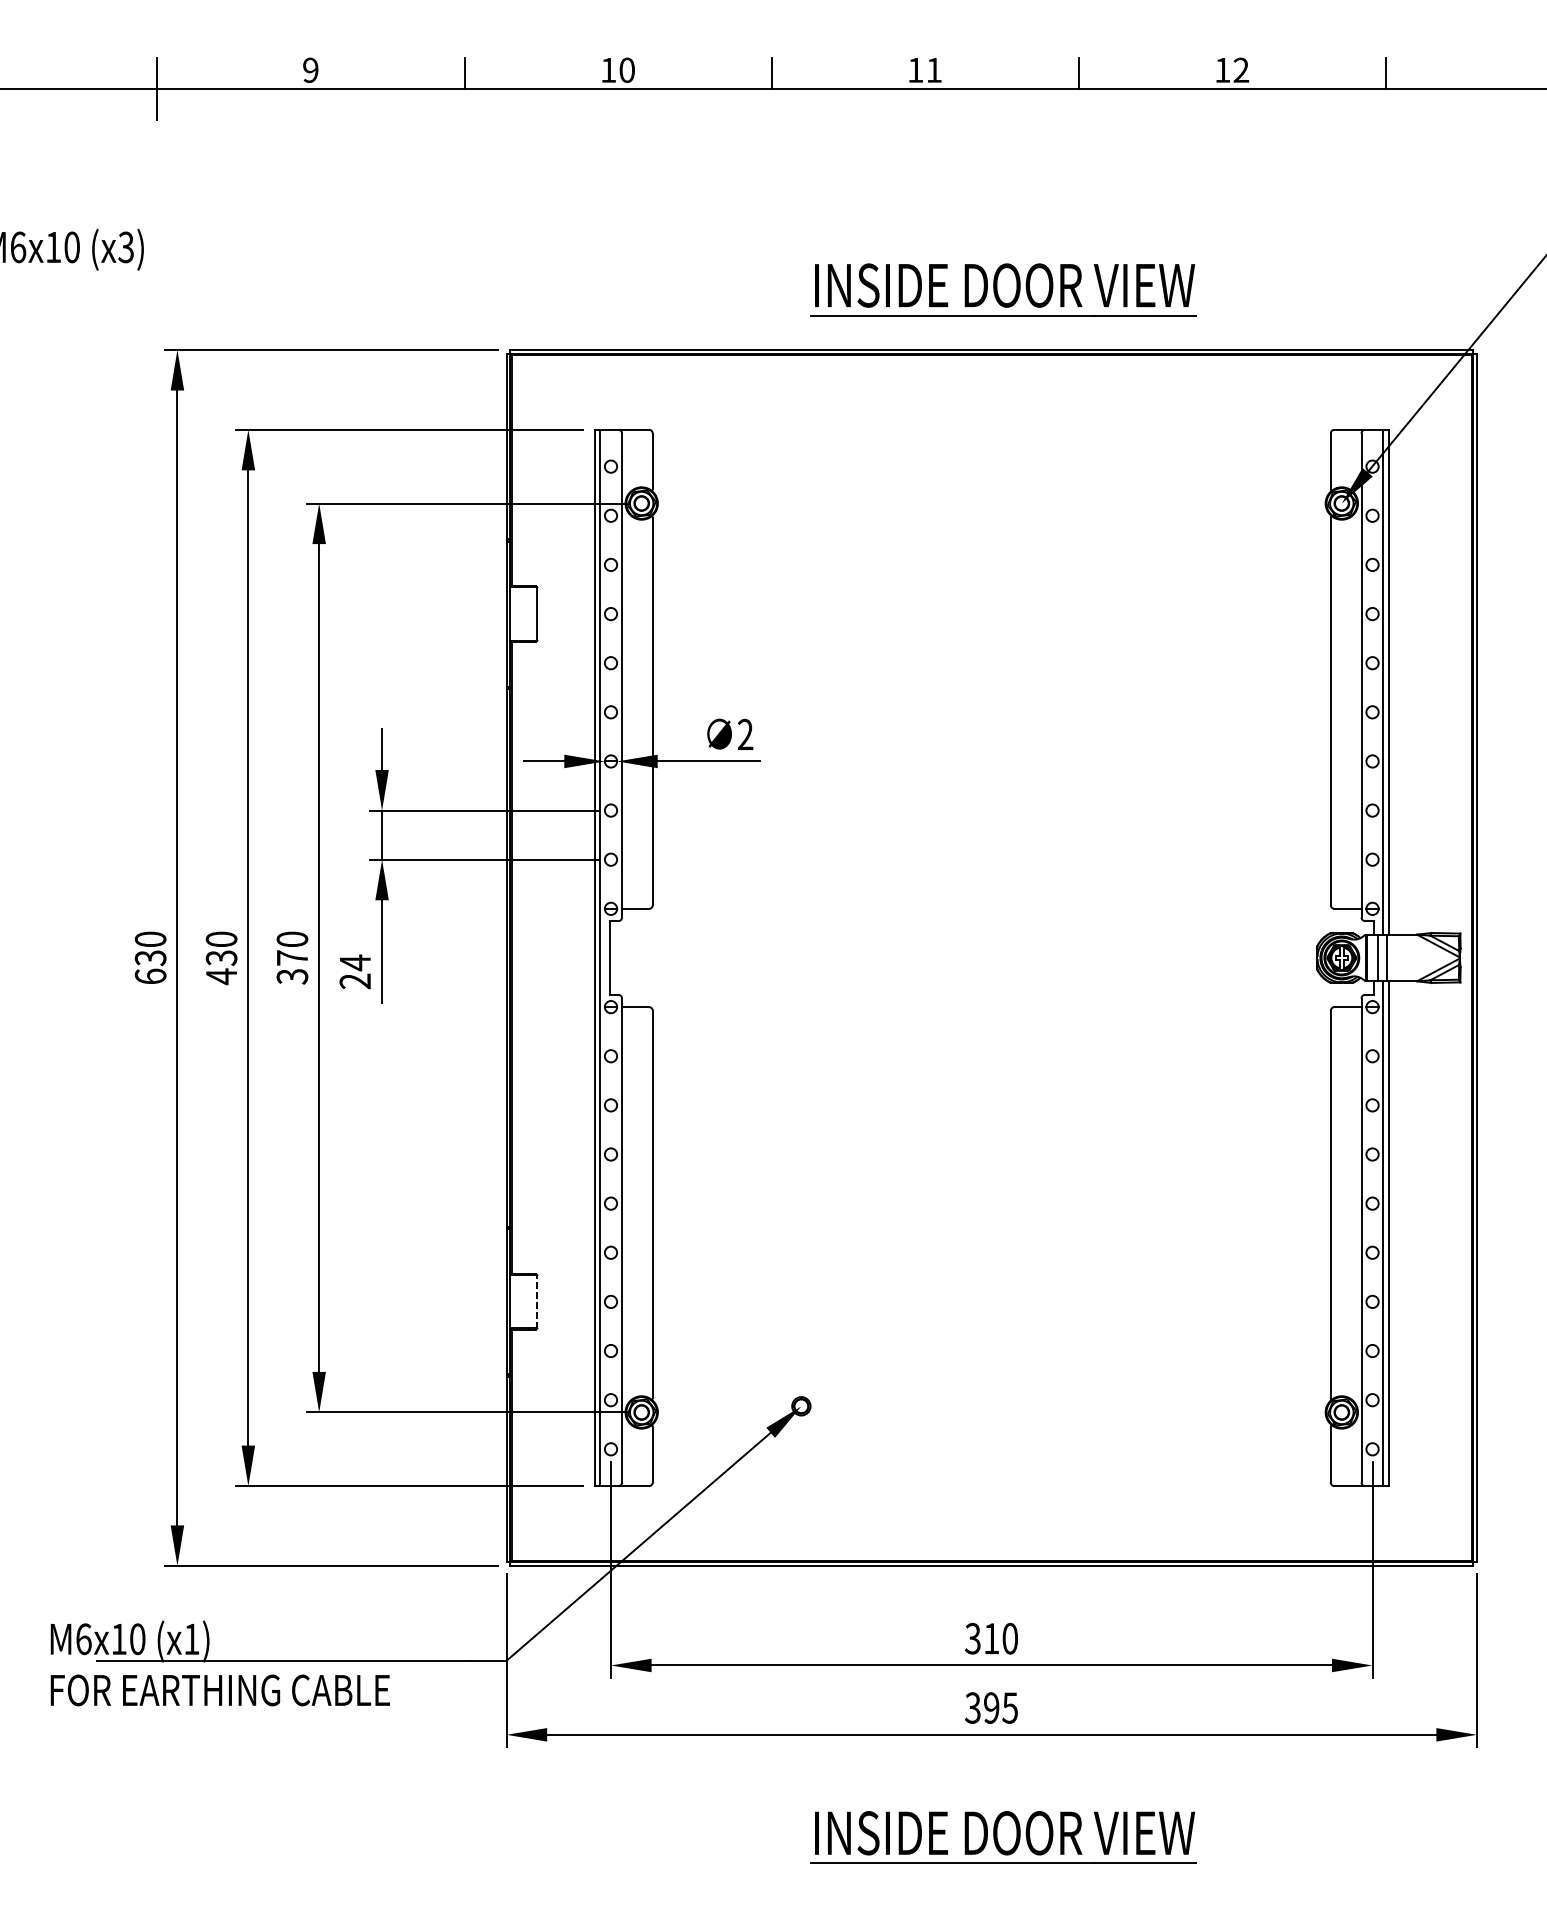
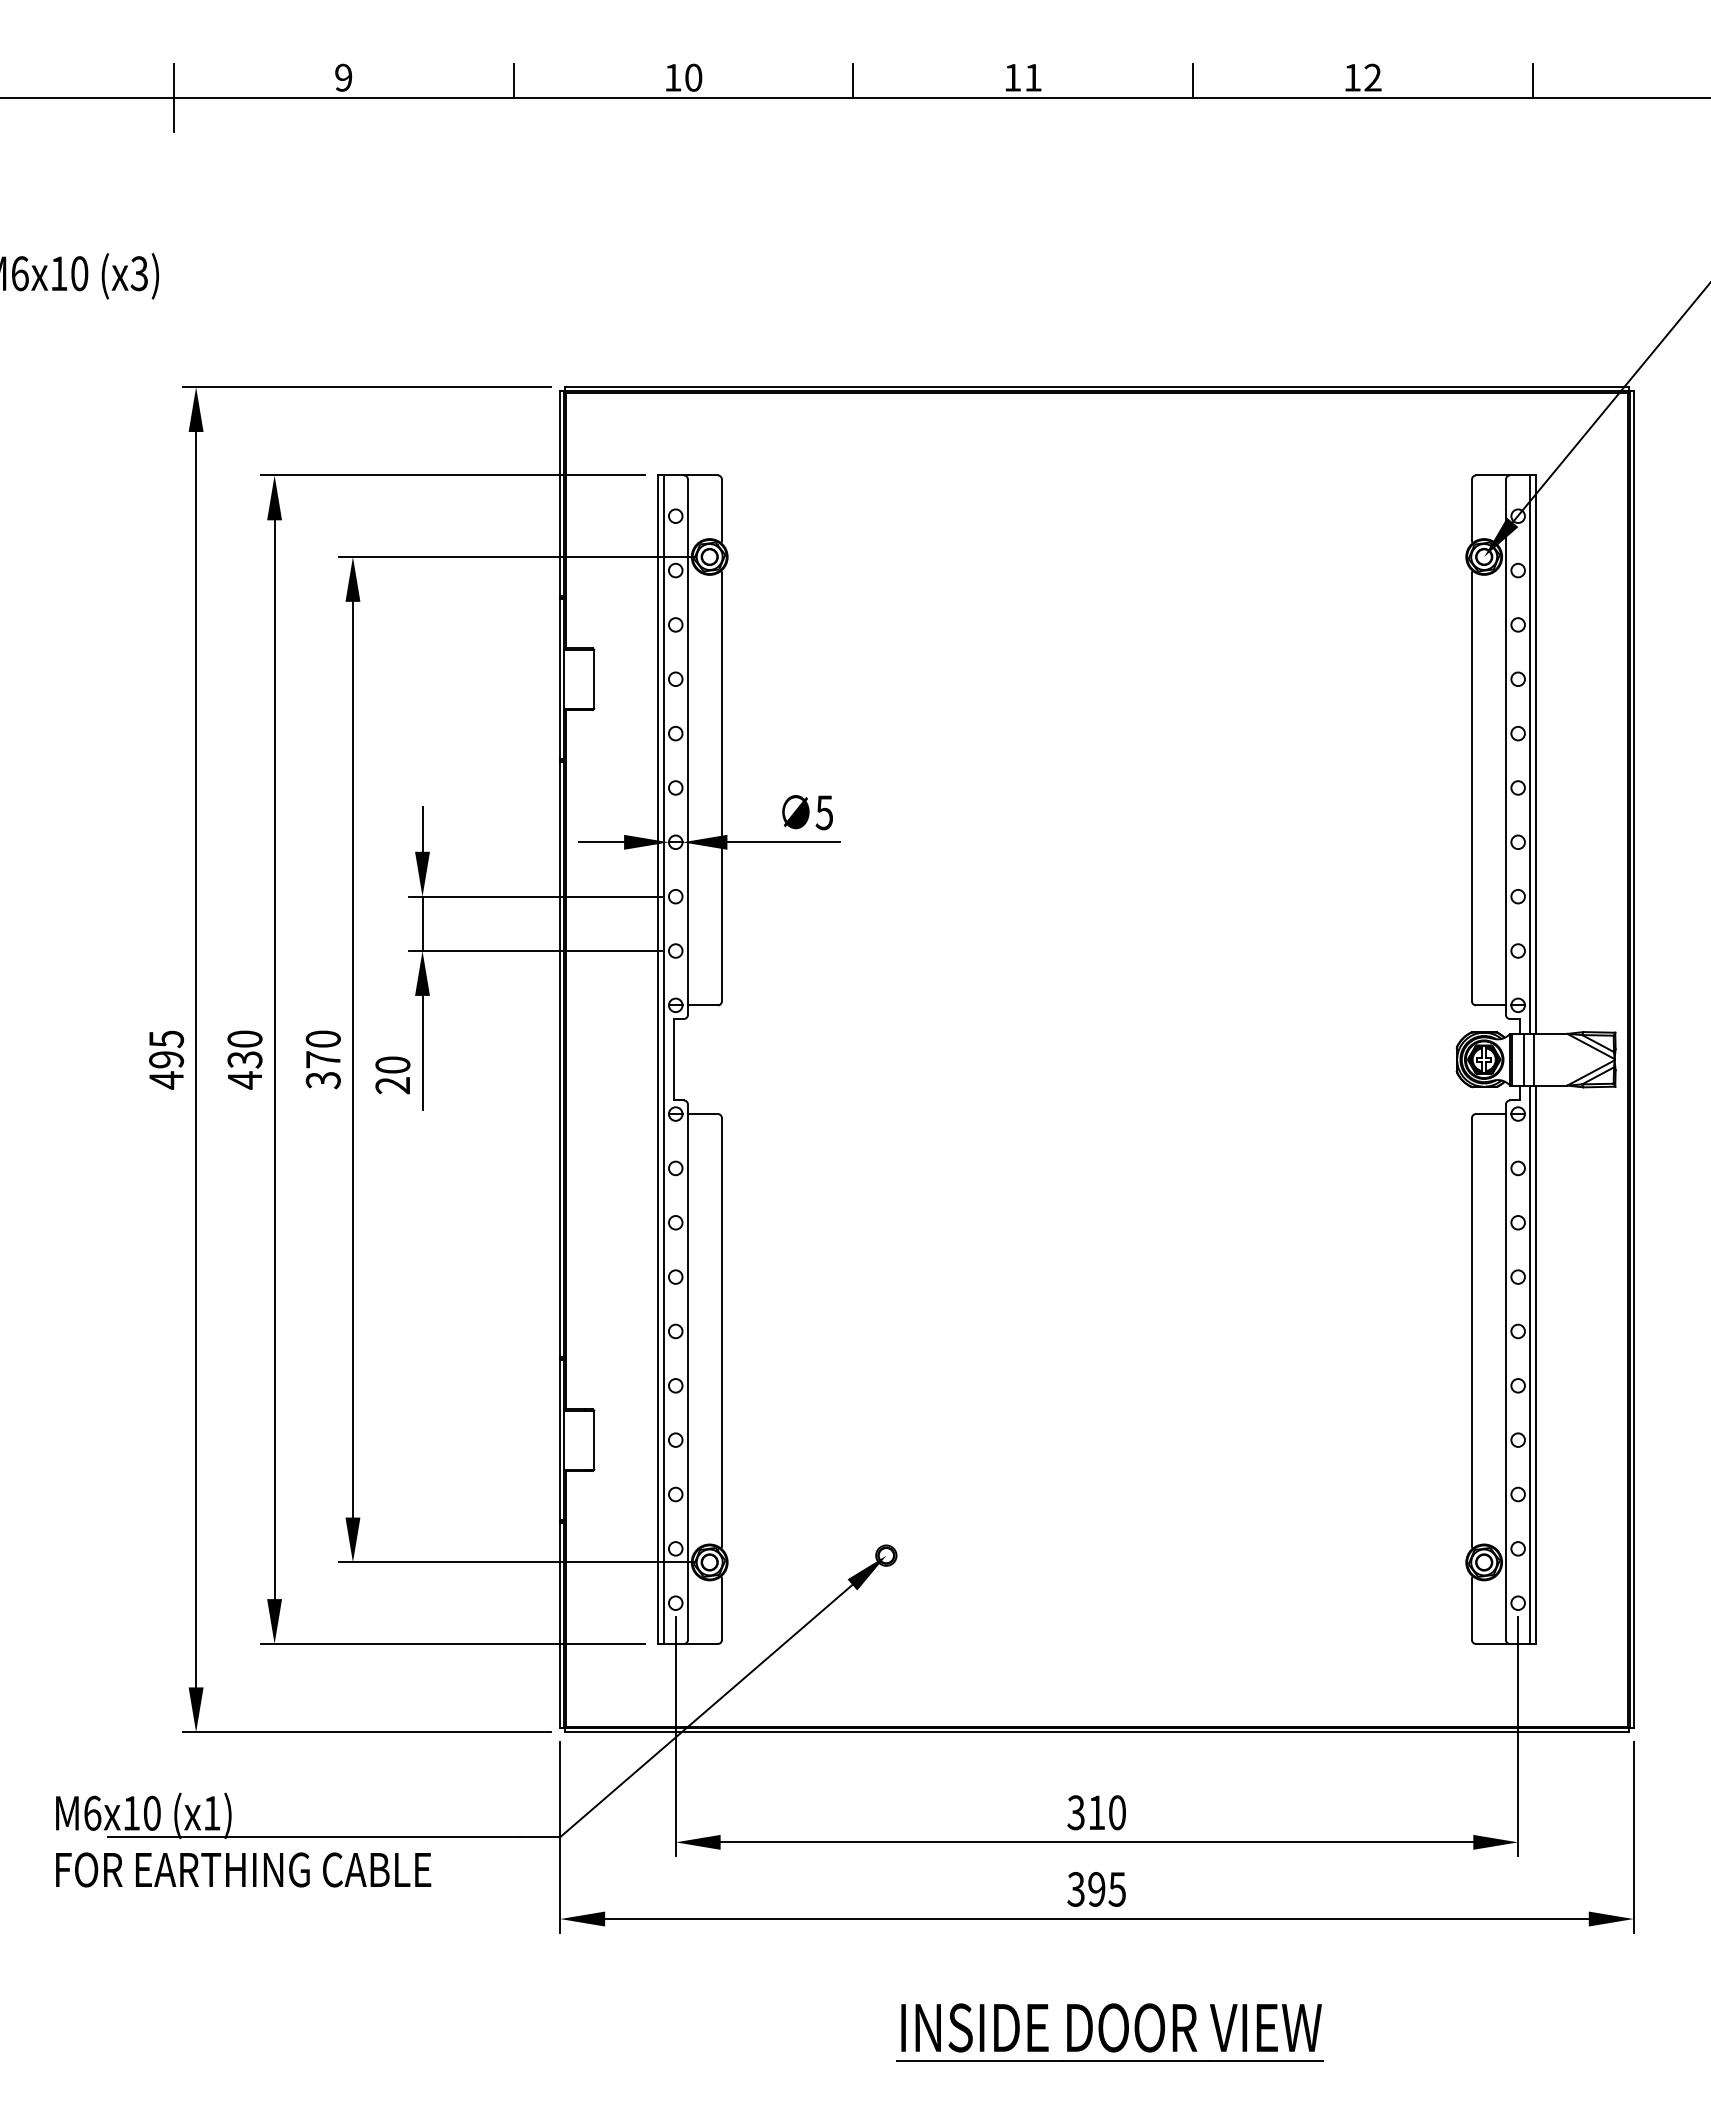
part: (1003, 289) -> (1109, 320), removed
text: (745, 734) -> (824, 812), 2 -> 5
text: (150, 957) -> (166, 1059), 630 -> 495
text: (354, 962) -> (392, 1064), 24 -> 20
line: (537, 1301) -> (594, 1439), dashed -> solid

